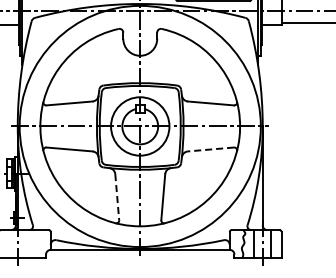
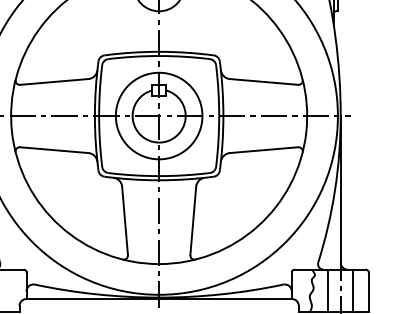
line: (210, 149) -> (263, 150), dashed -> solid
line: (117, 197) -> (125, 221), dashed -> solid

